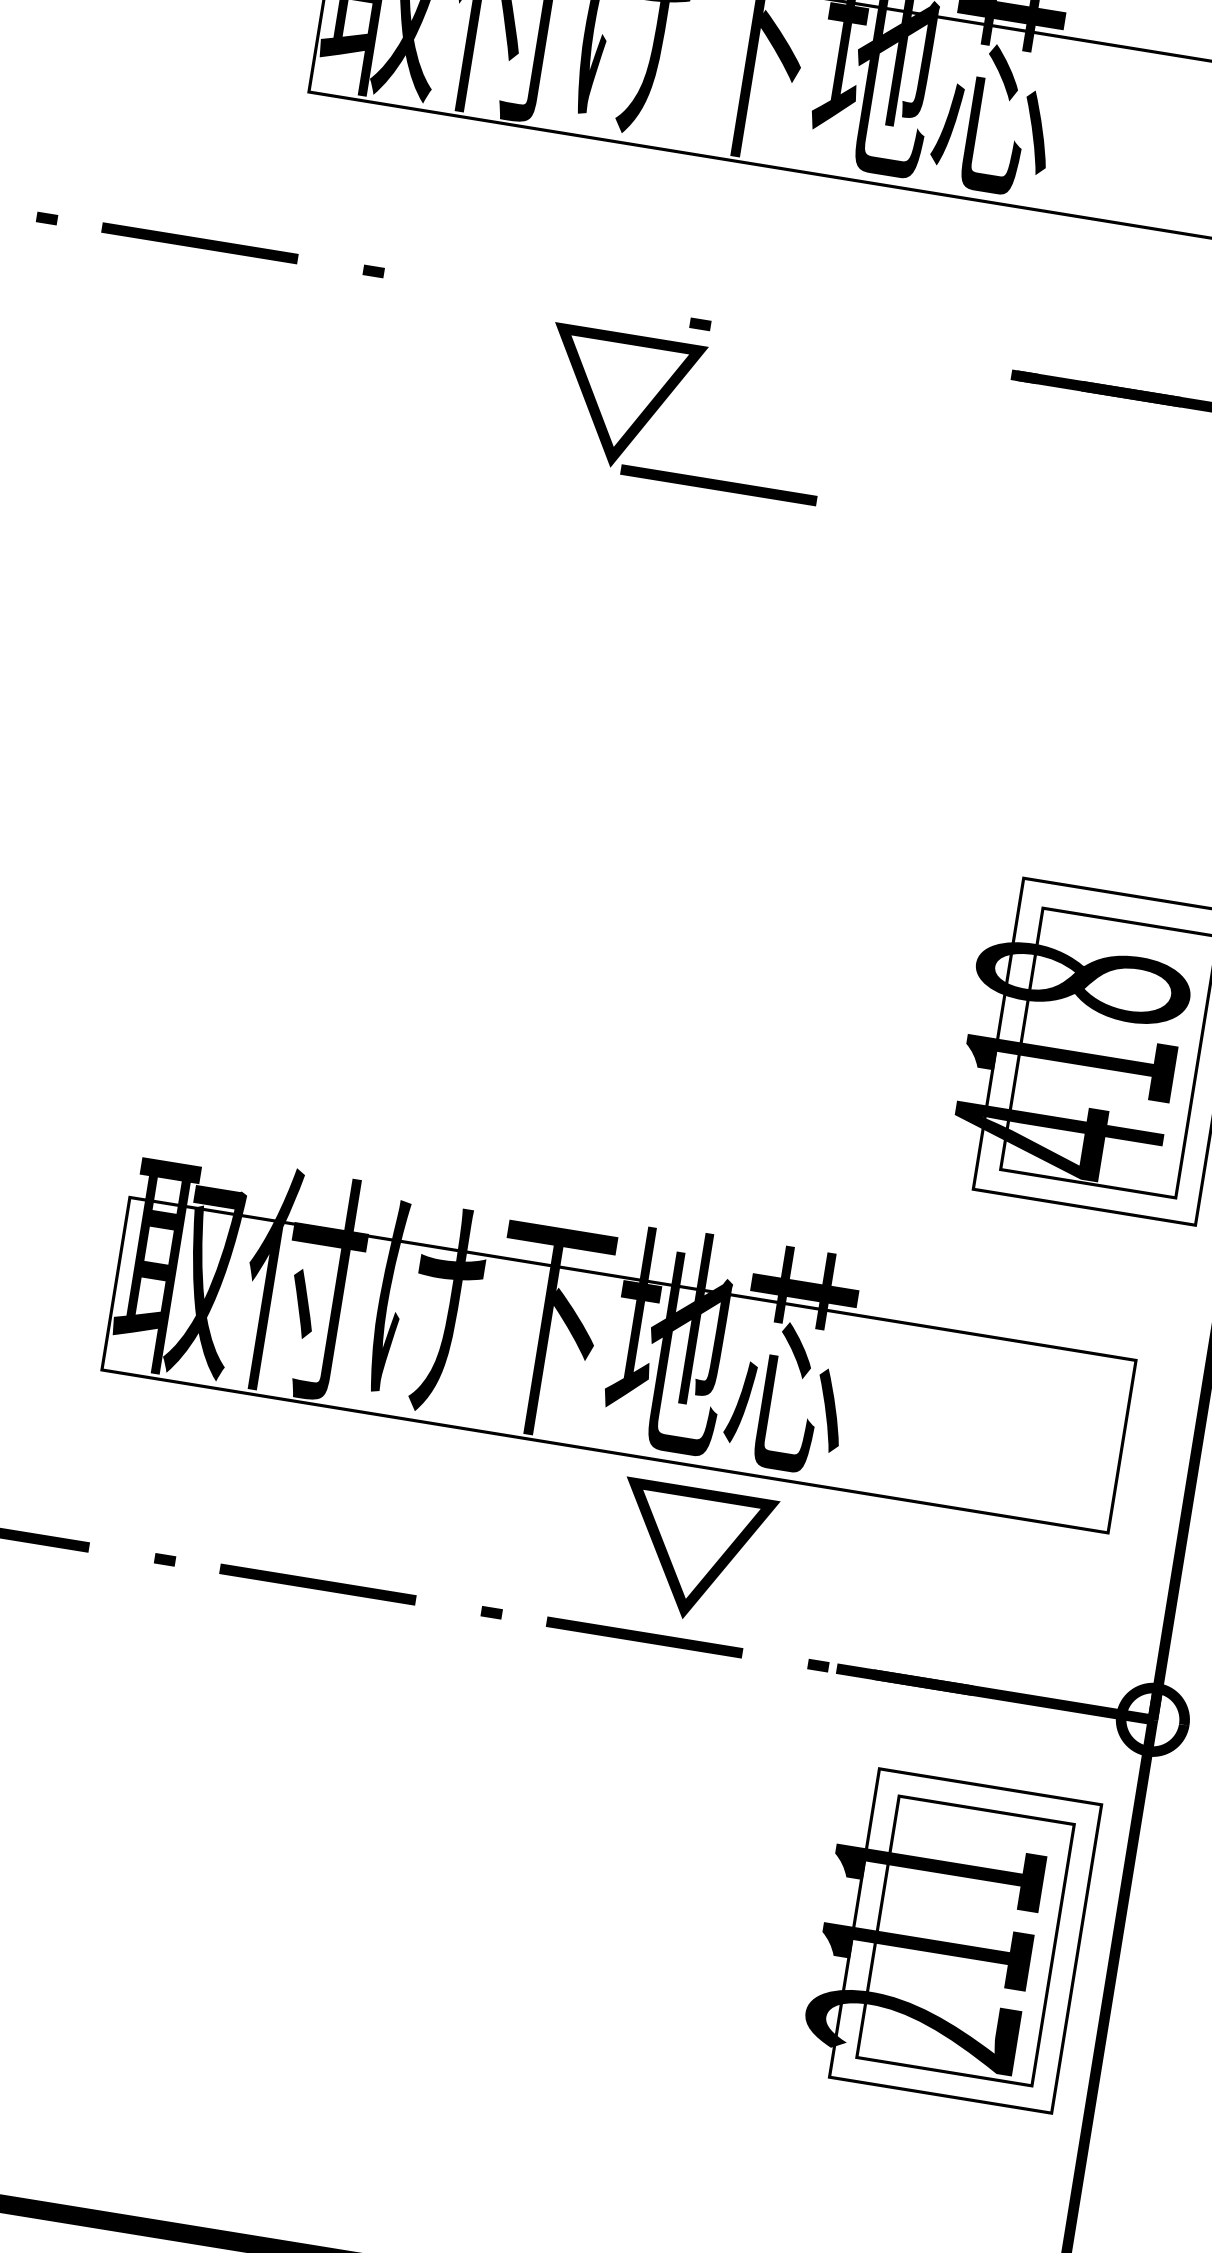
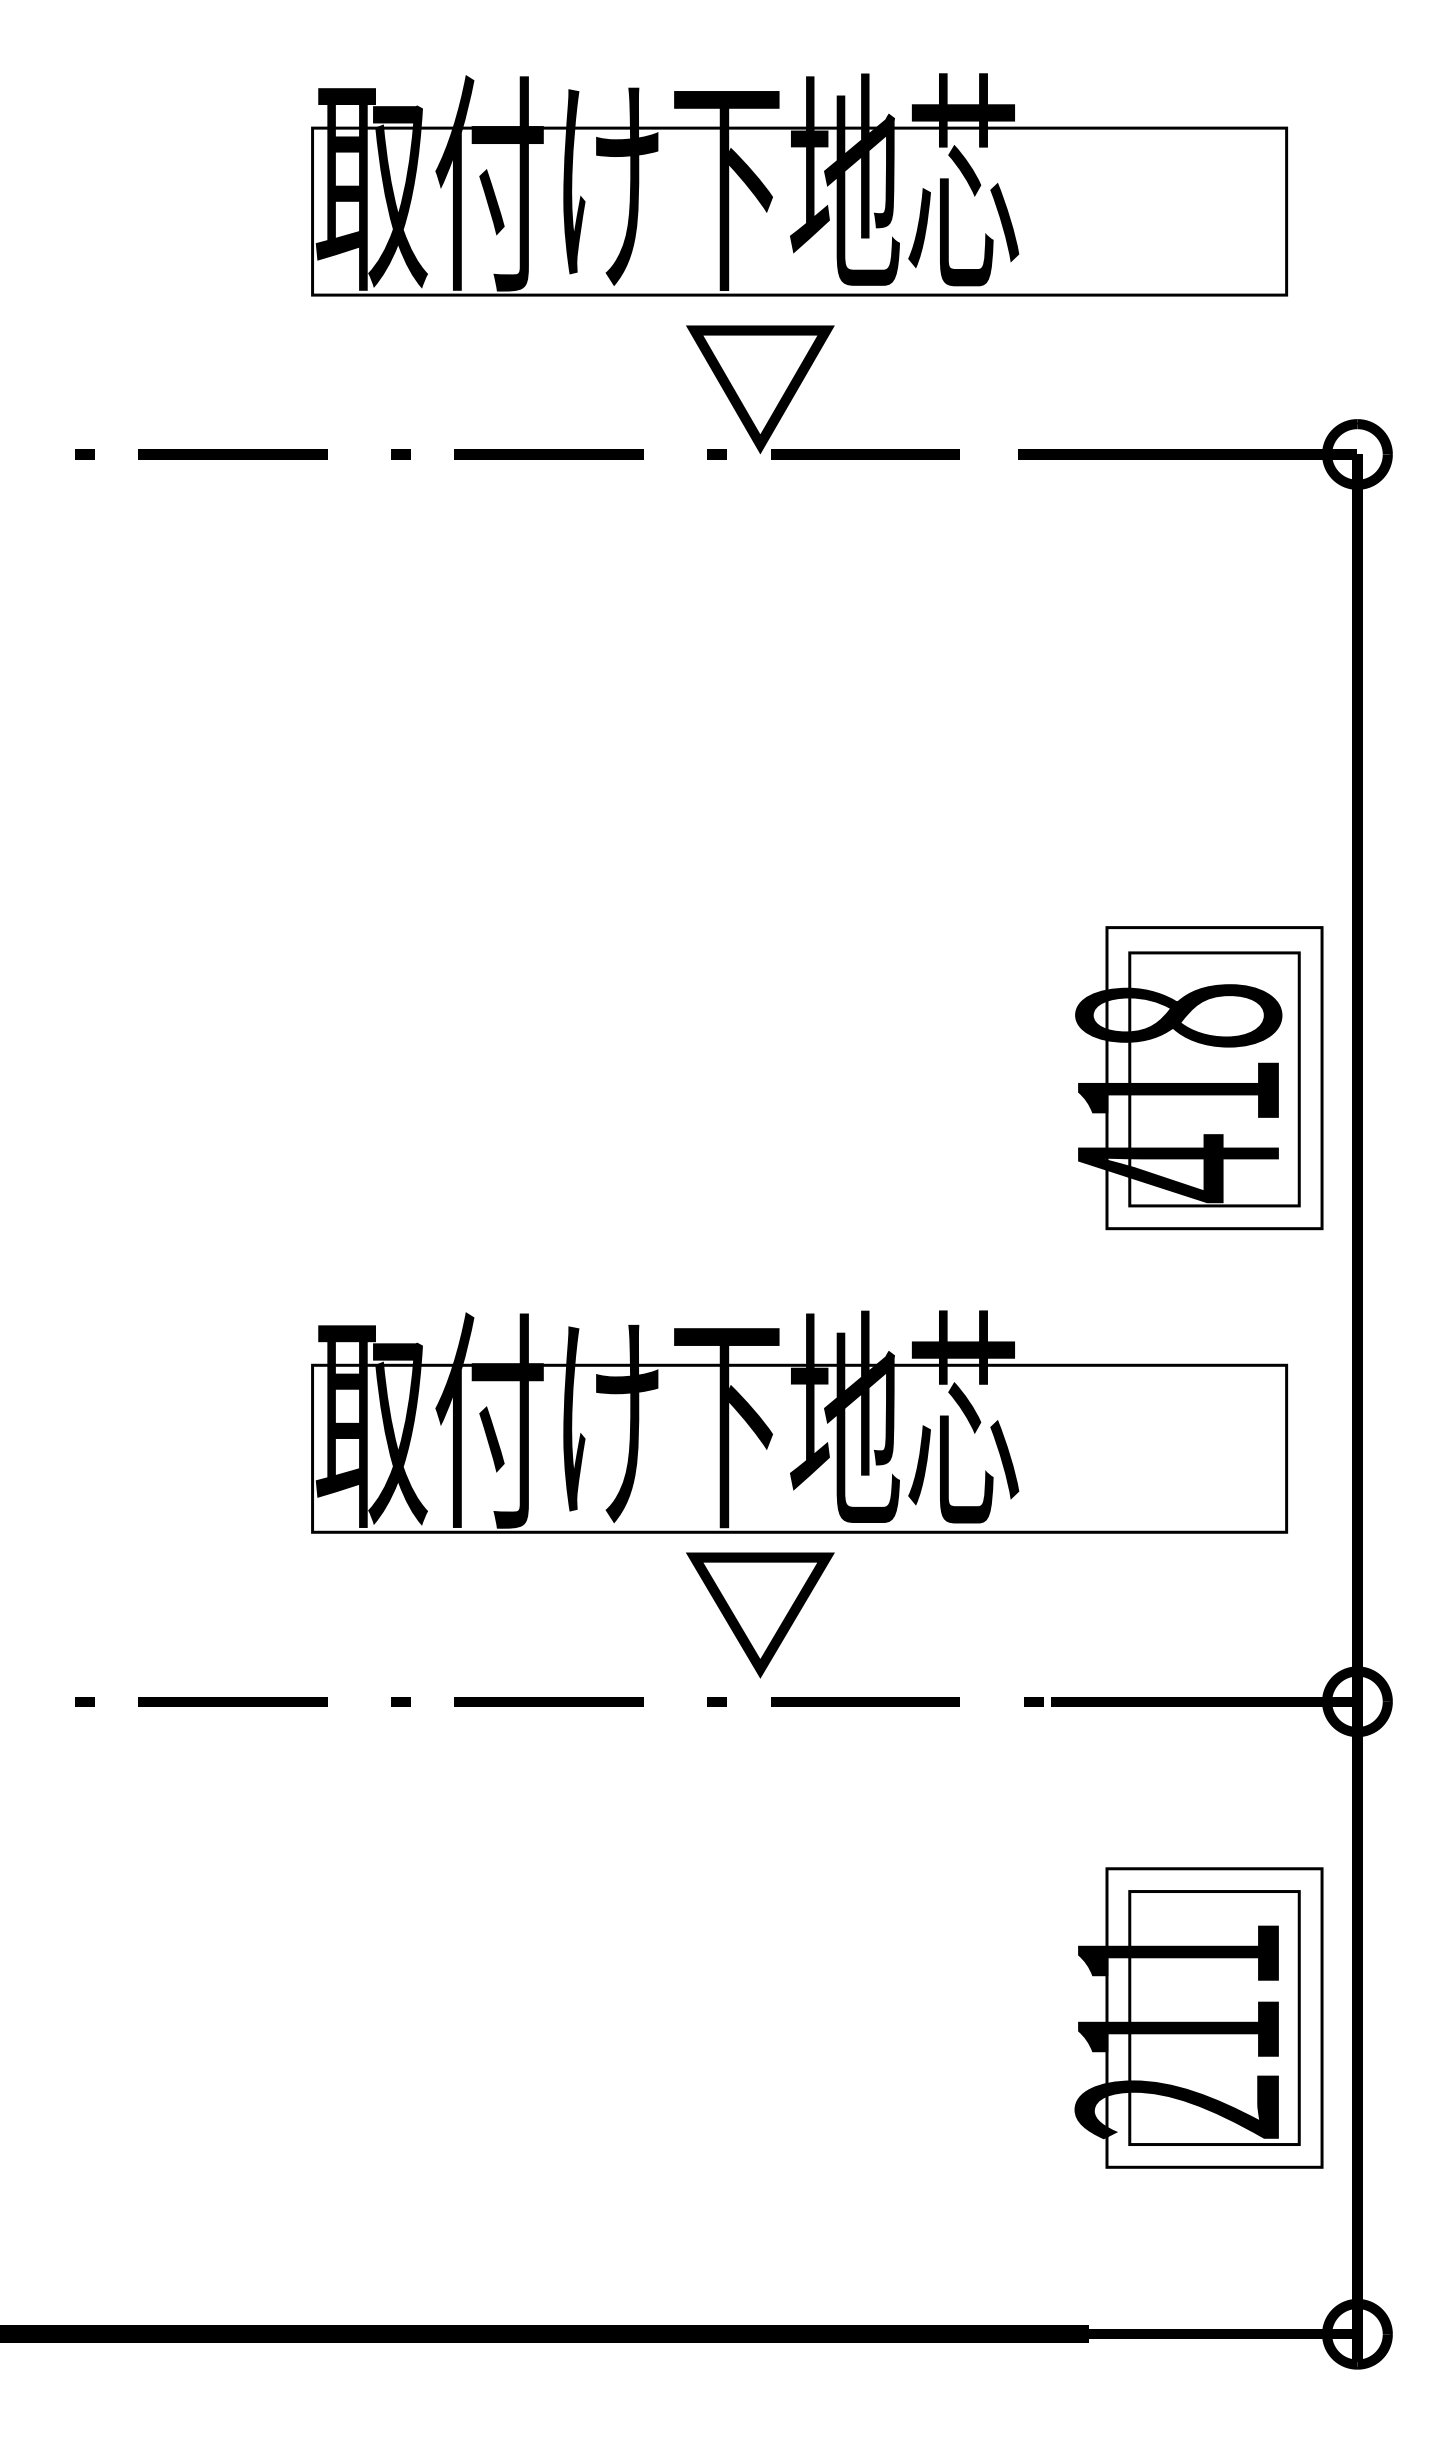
line: (525, 296) -> (548, 454), added
part: (667, 398) -> (803, 380), moved
part: (693, 1553) -> (760, 1615), moved
text: (949, 1937) -> (1198, 2017), moved

